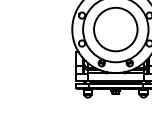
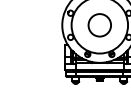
circle: (115, 29) -> (99, 25), size x0.6

